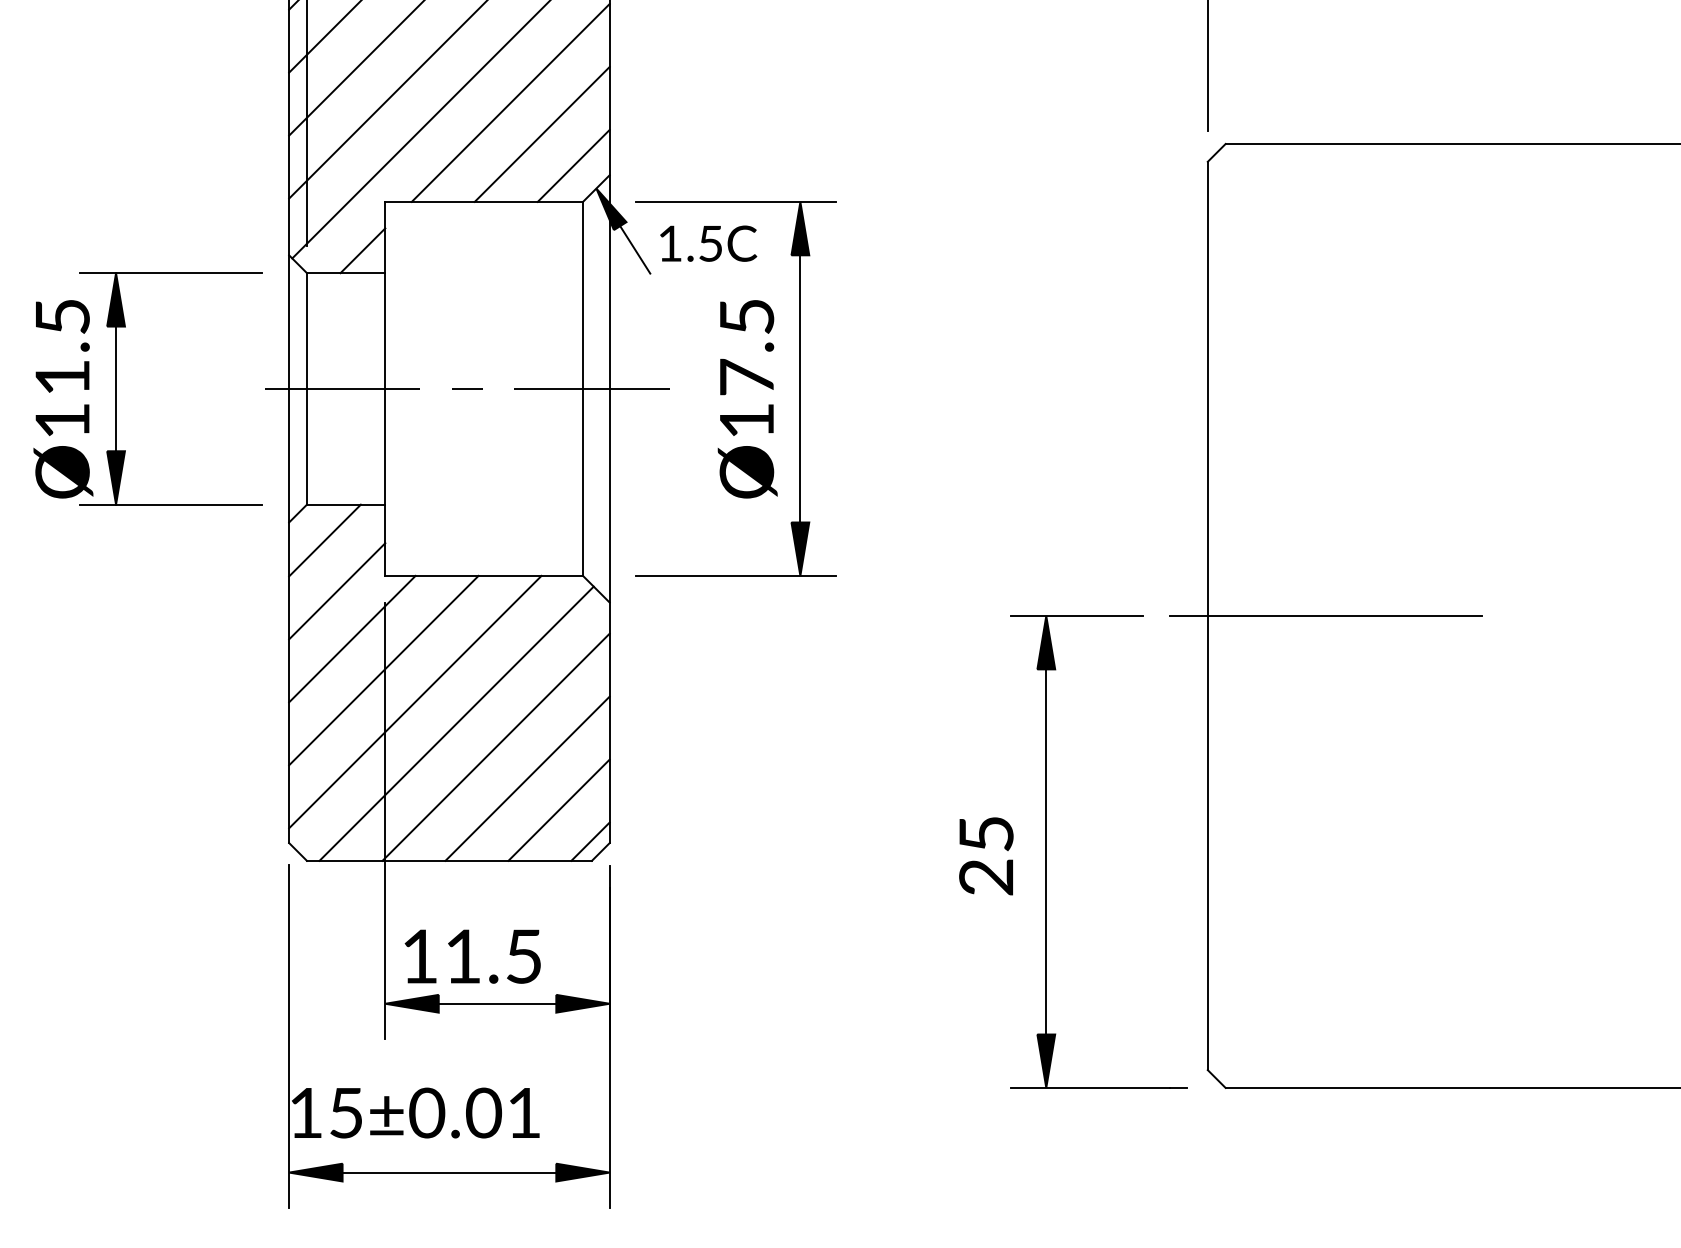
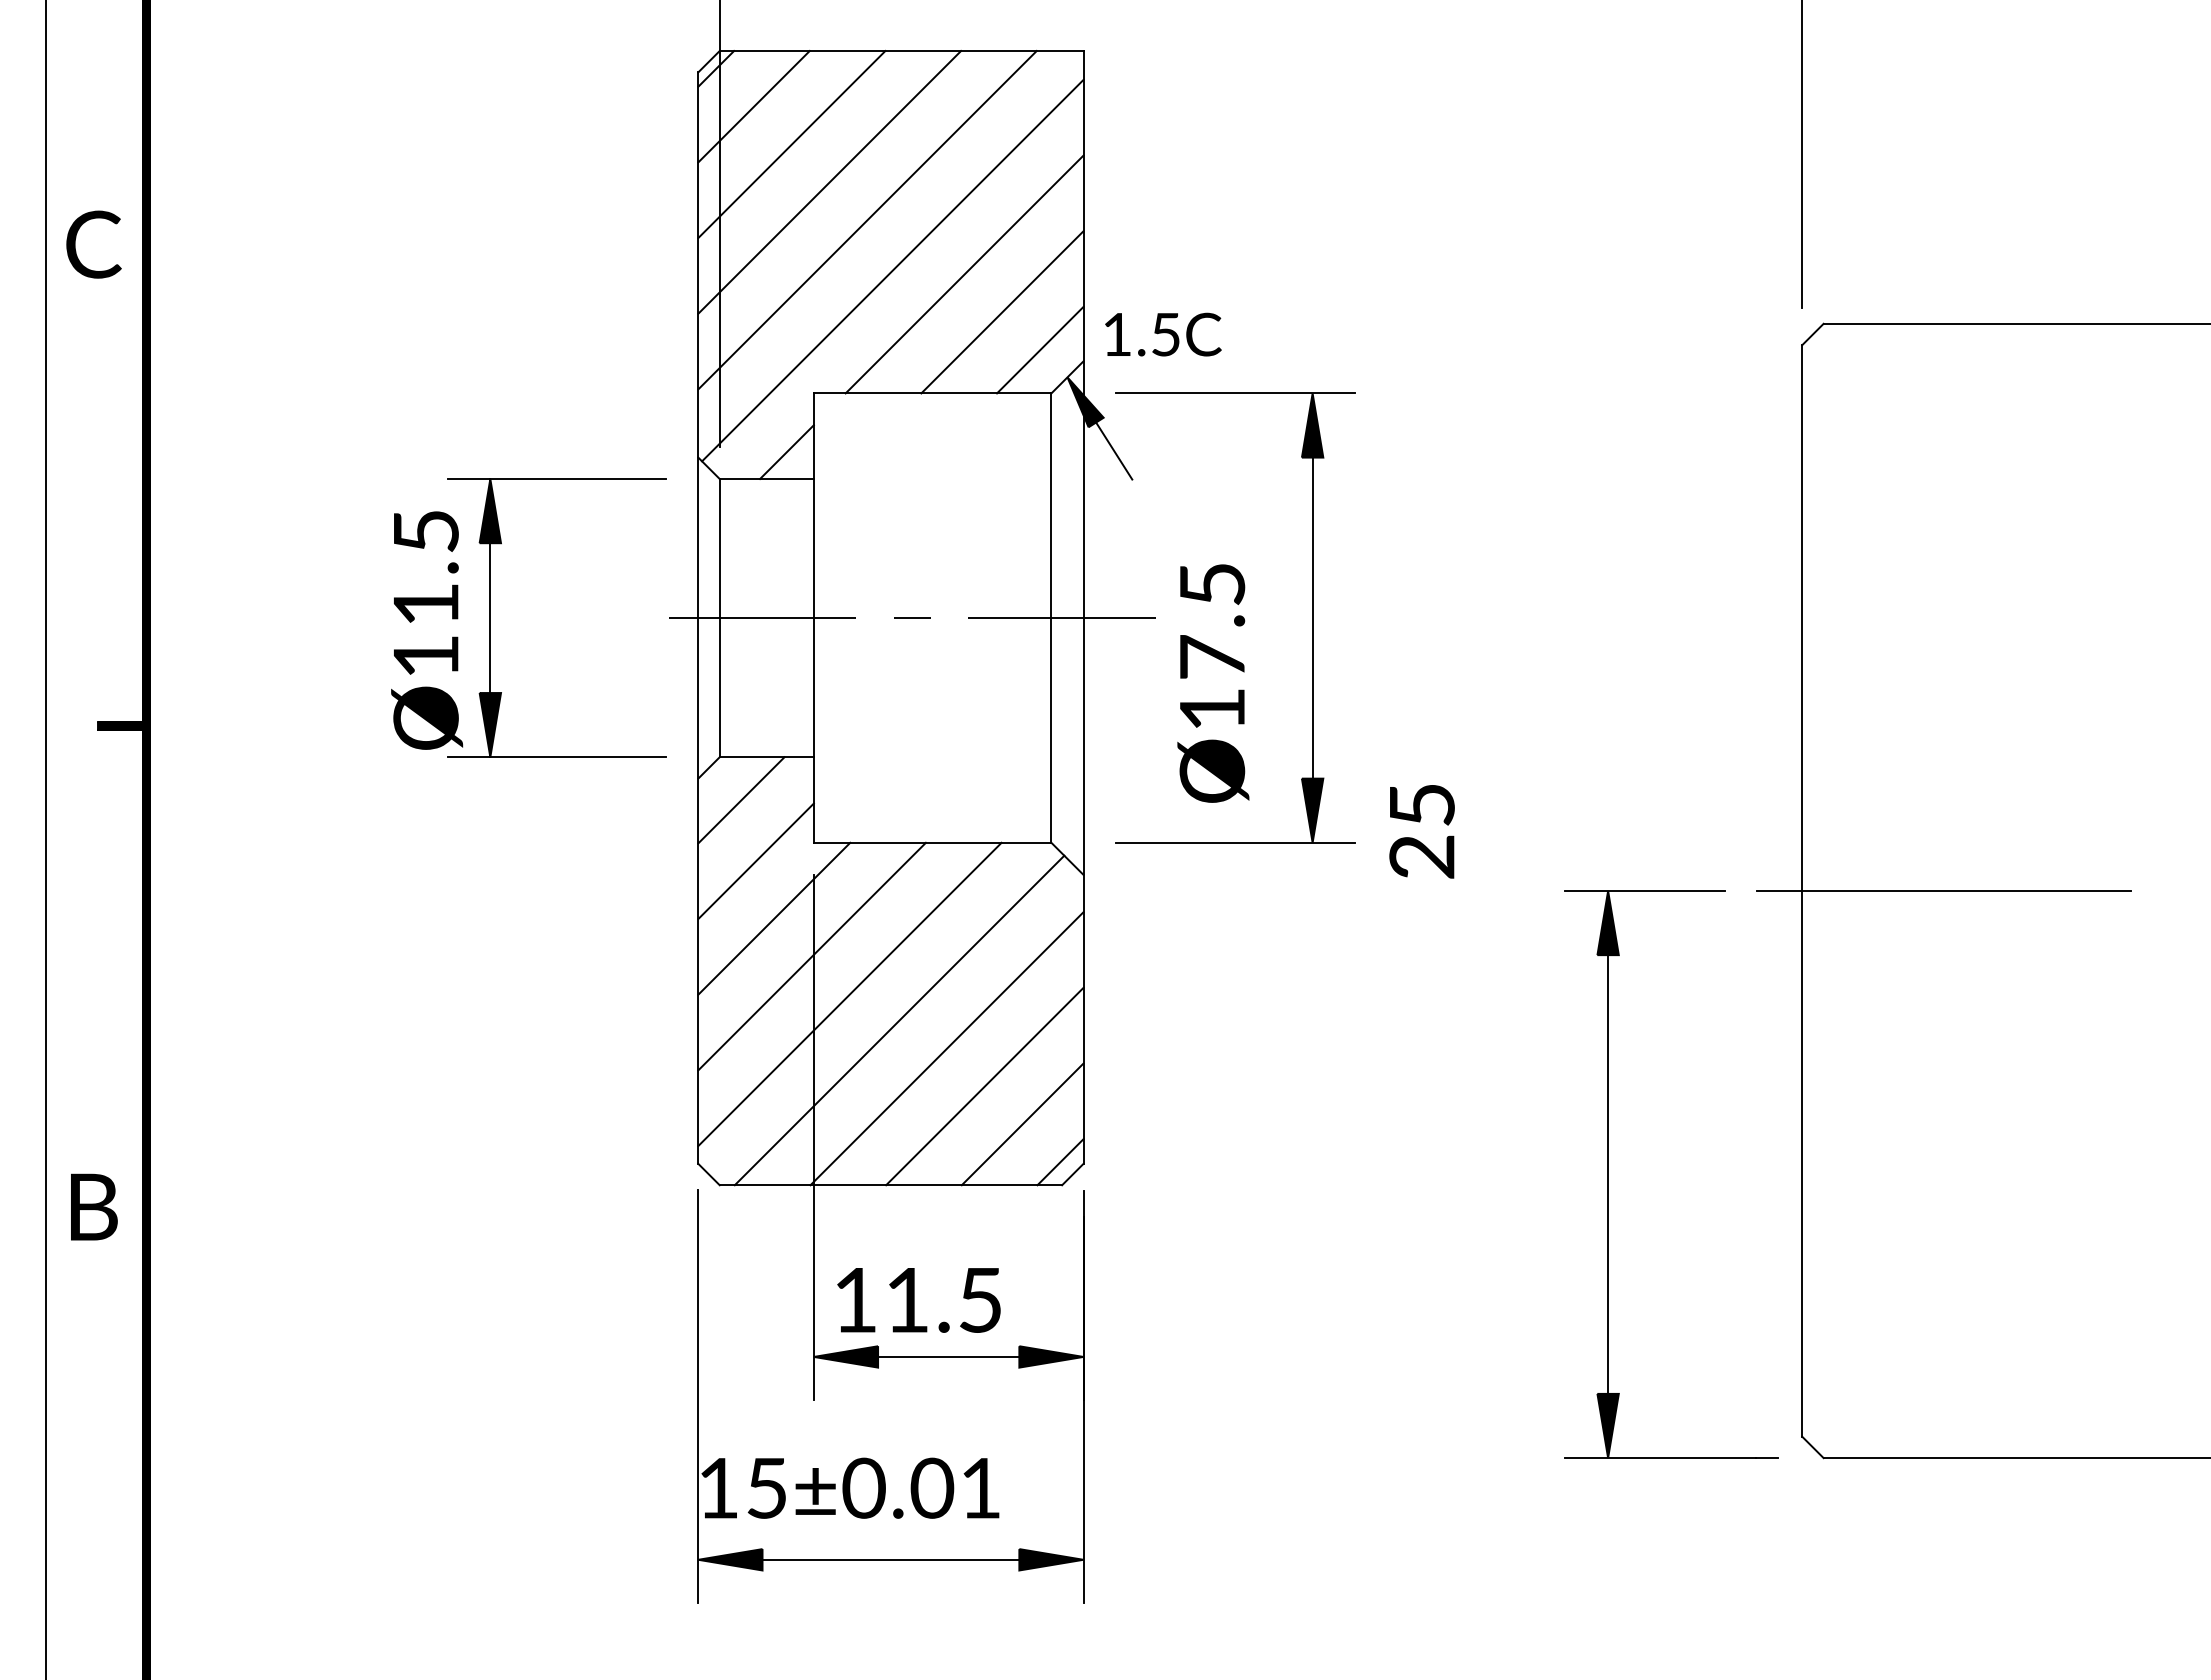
text: (708, 243) -> (1163, 334), moved
text: (747, 399) -> (1213, 683), moved
text: (985, 856) -> (1421, 831), moved

